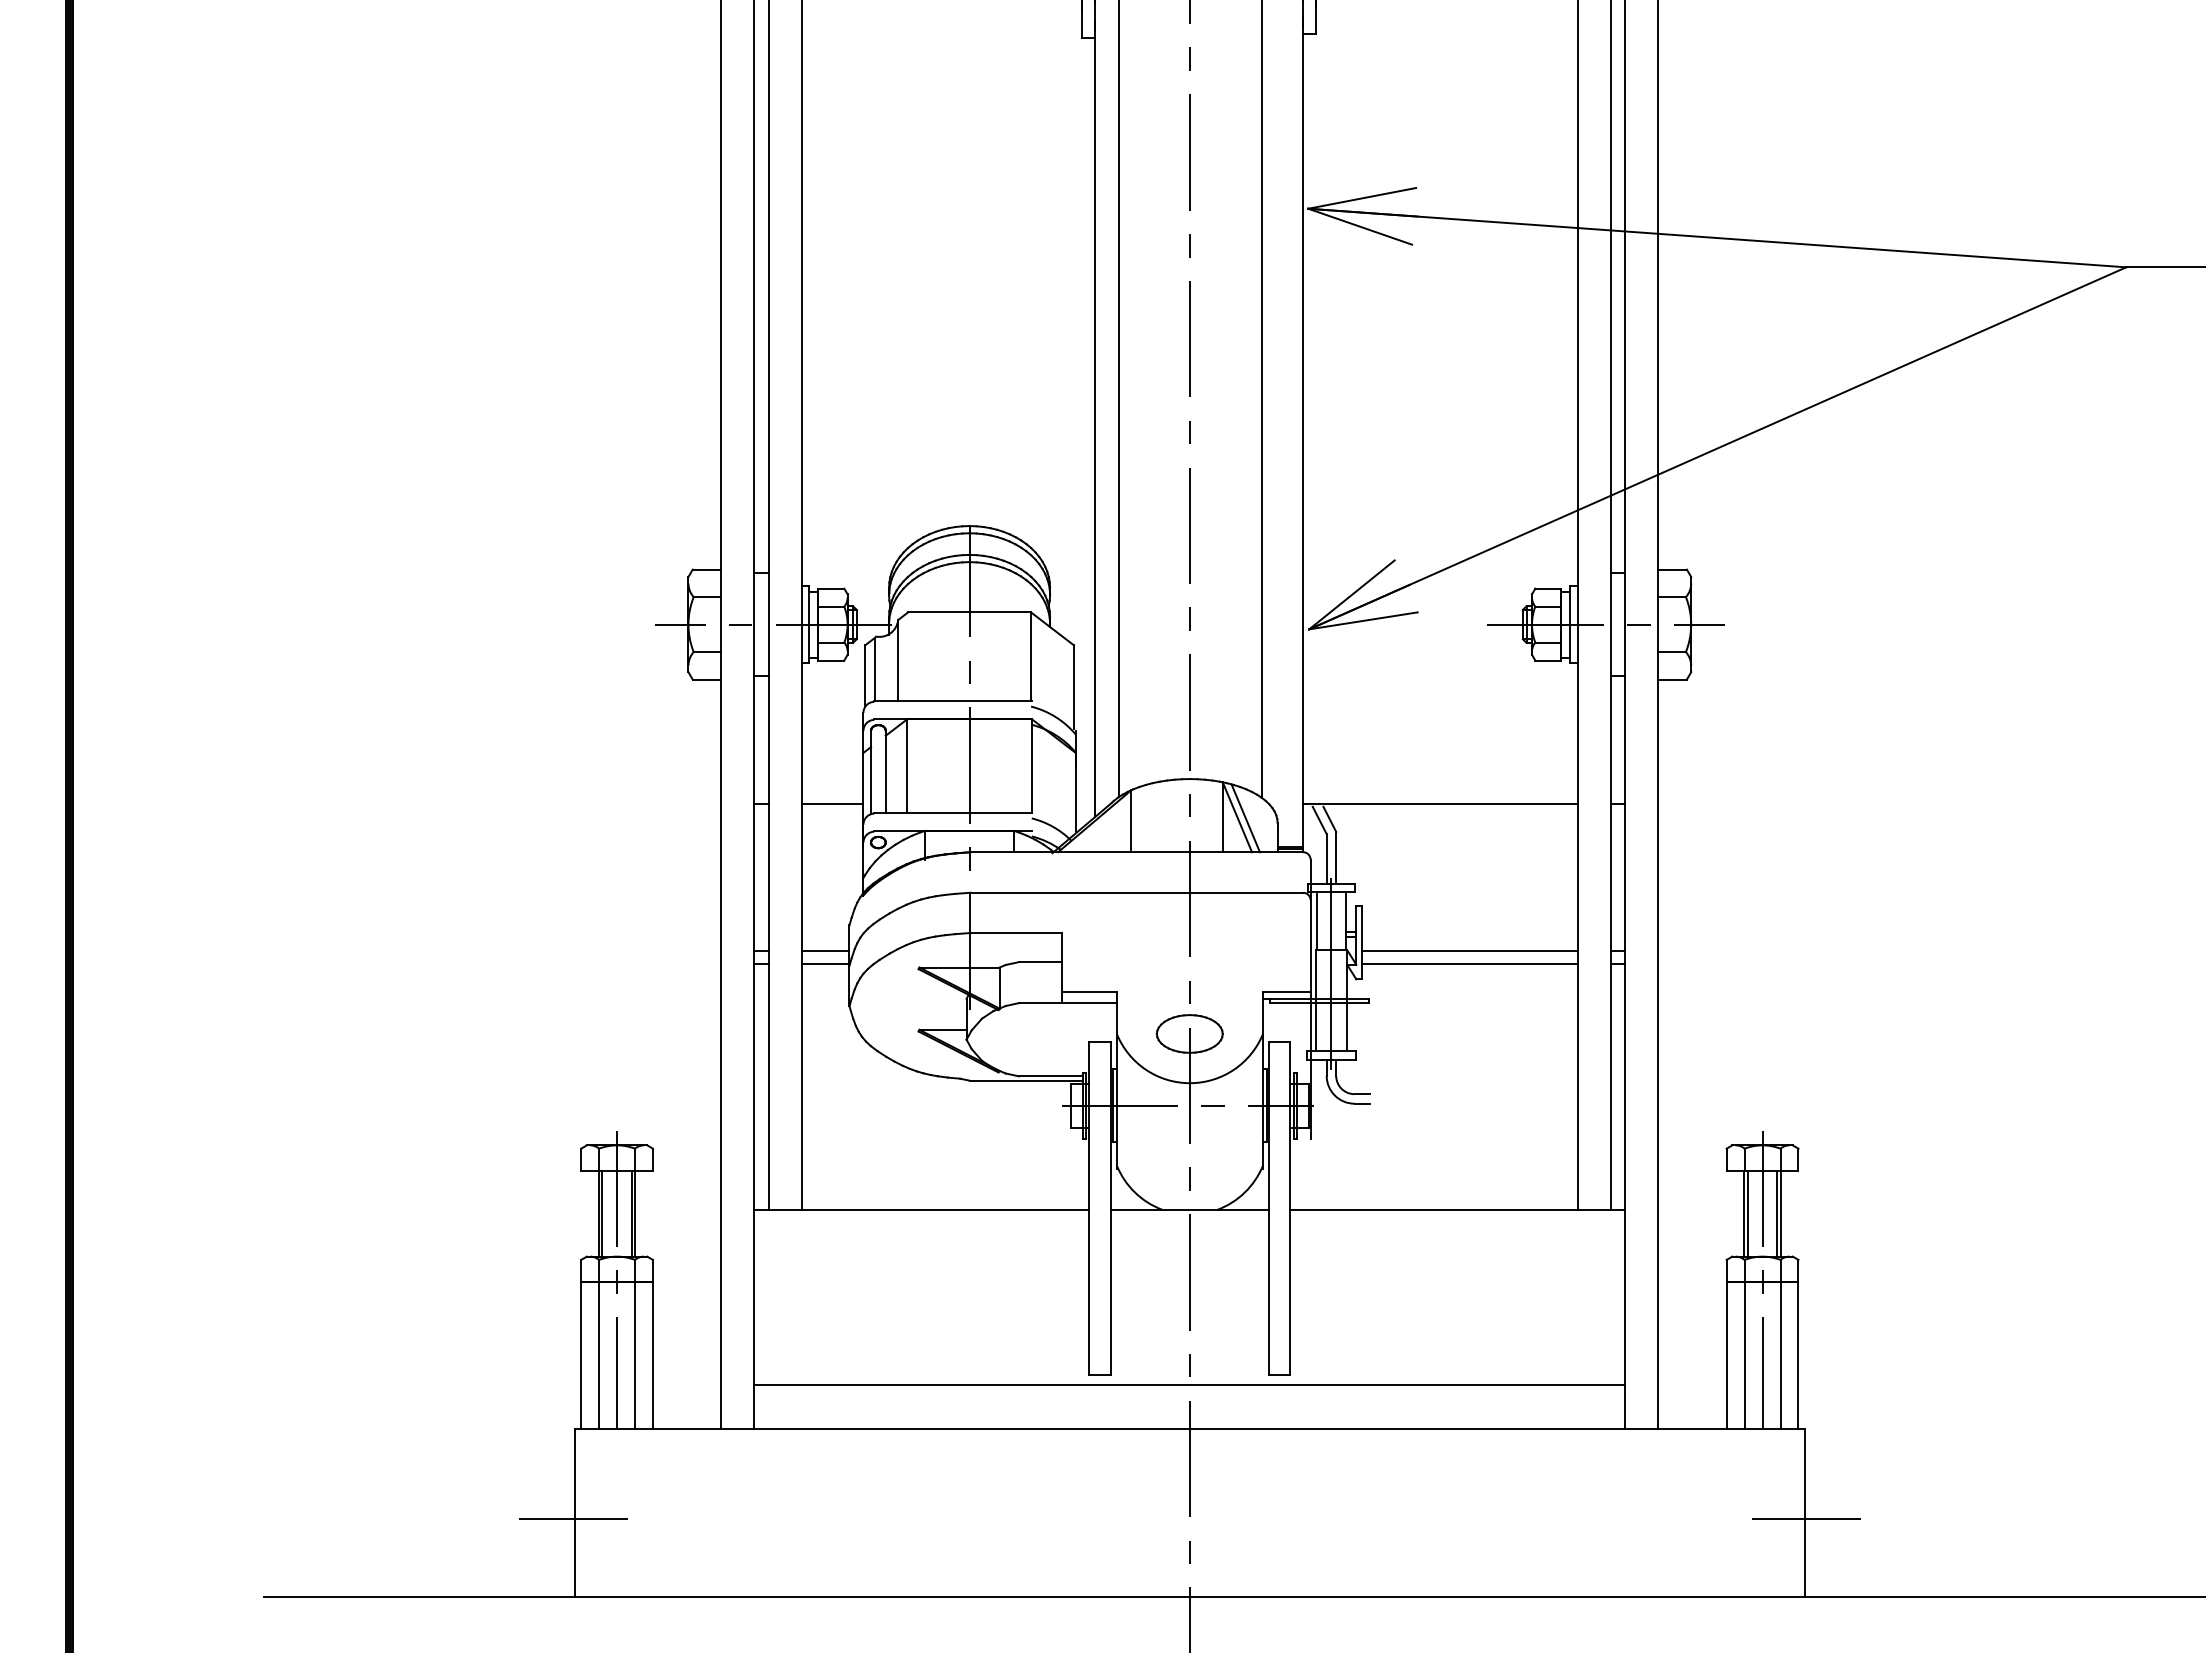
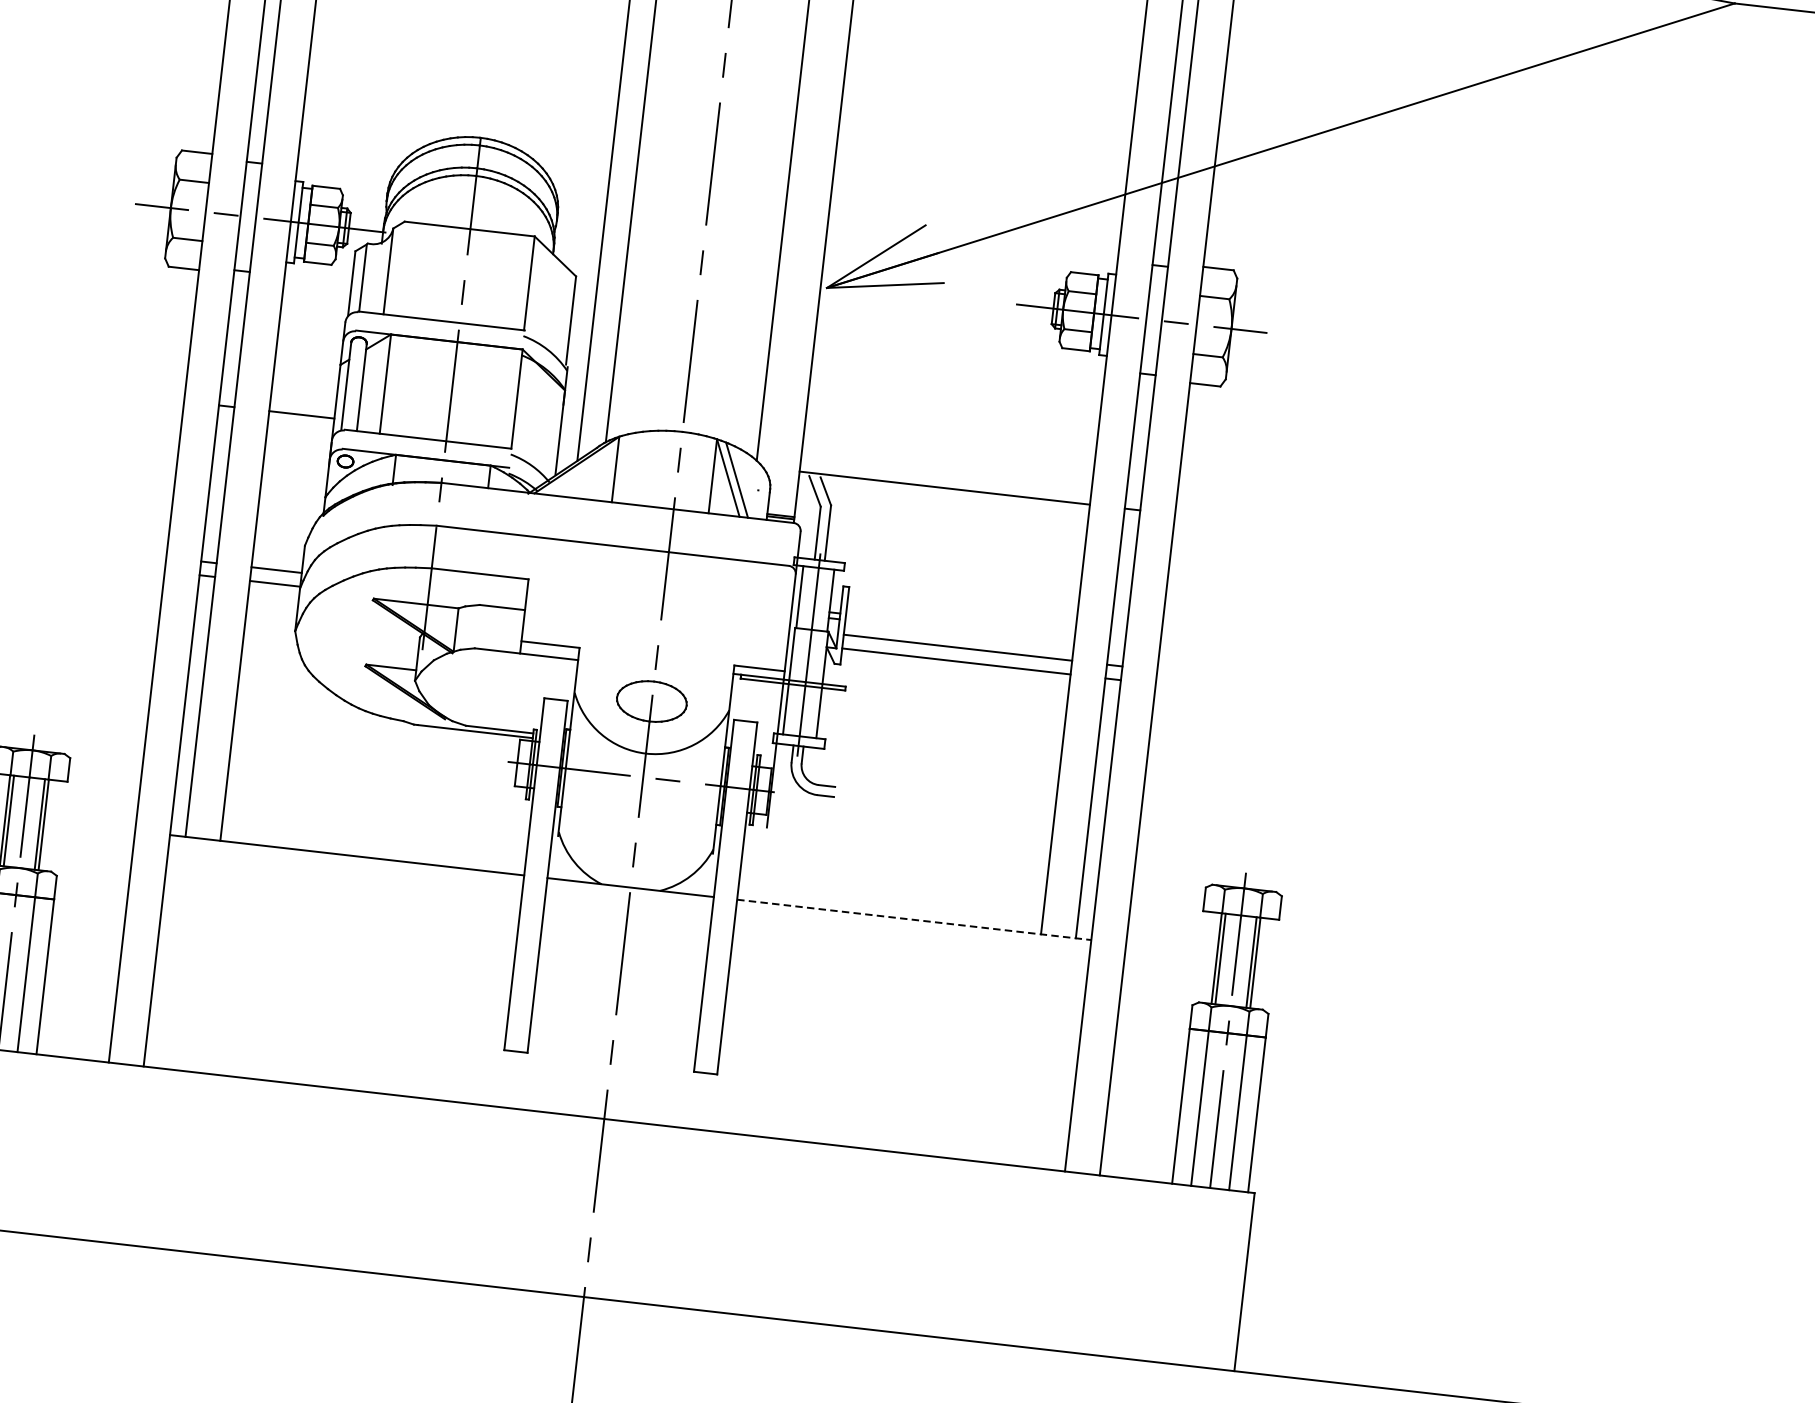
line: (1458, 1209) -> (914, 919), solid -> dashed
line: (1189, 1385) -> (609, 1073), removed
line: (1805, 1519) -> (1244, 1289), removed

